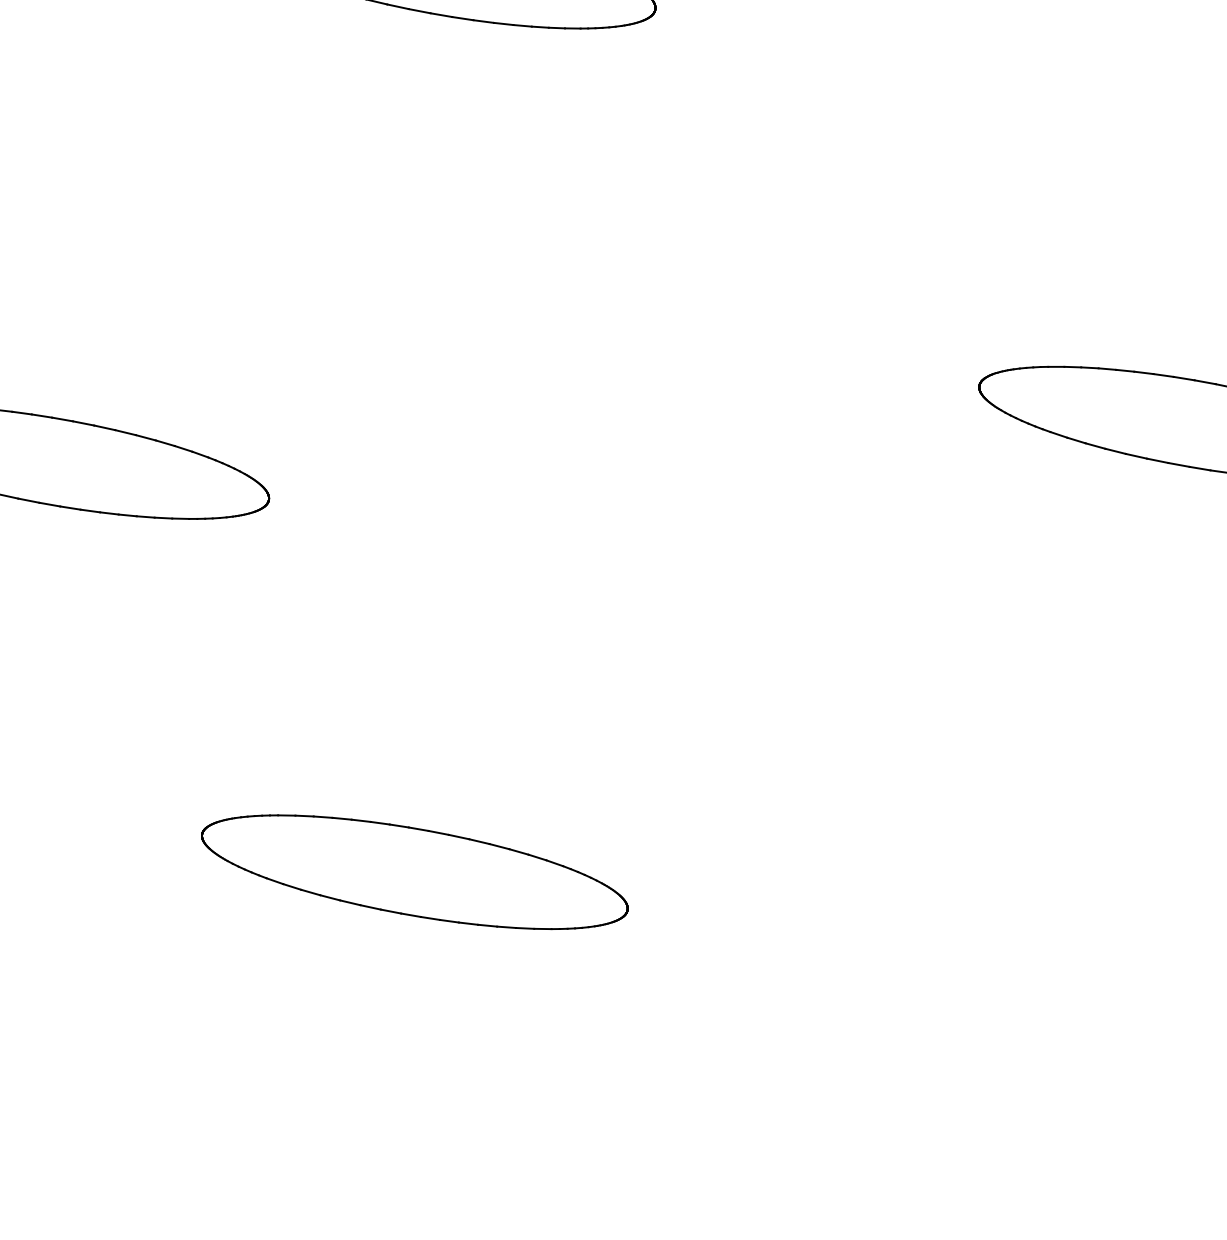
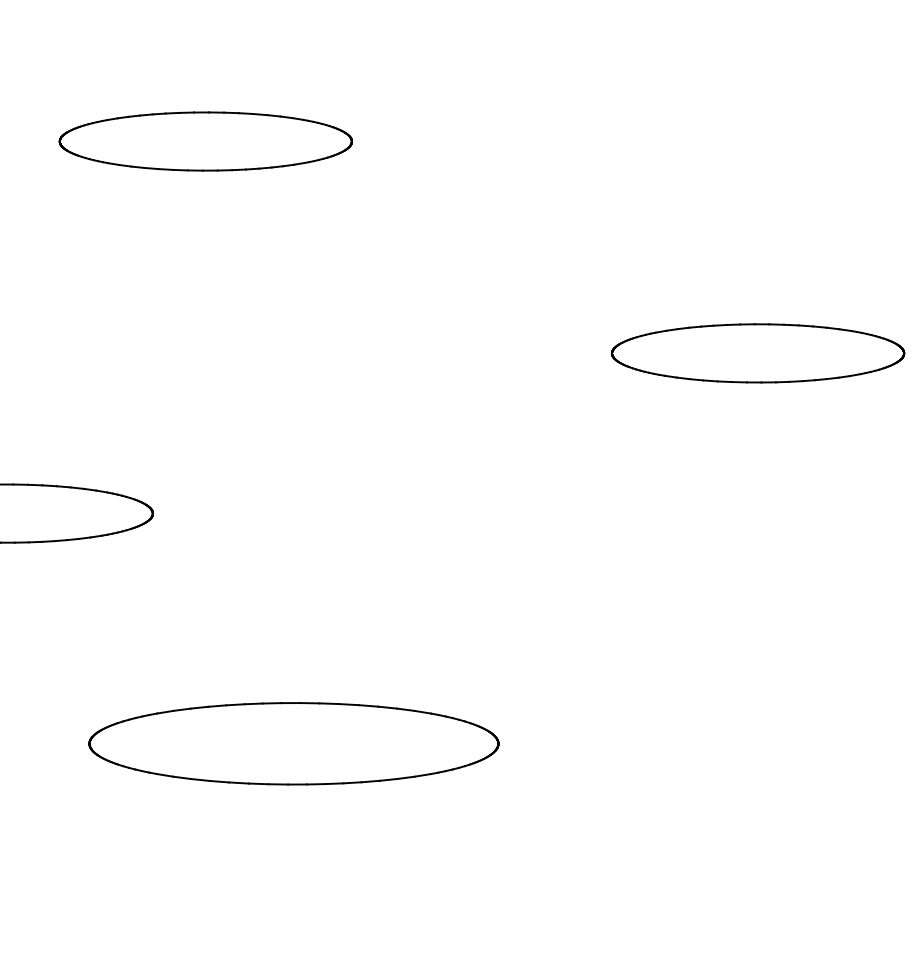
part: (415, 873) -> (294, 744), size x1.4

